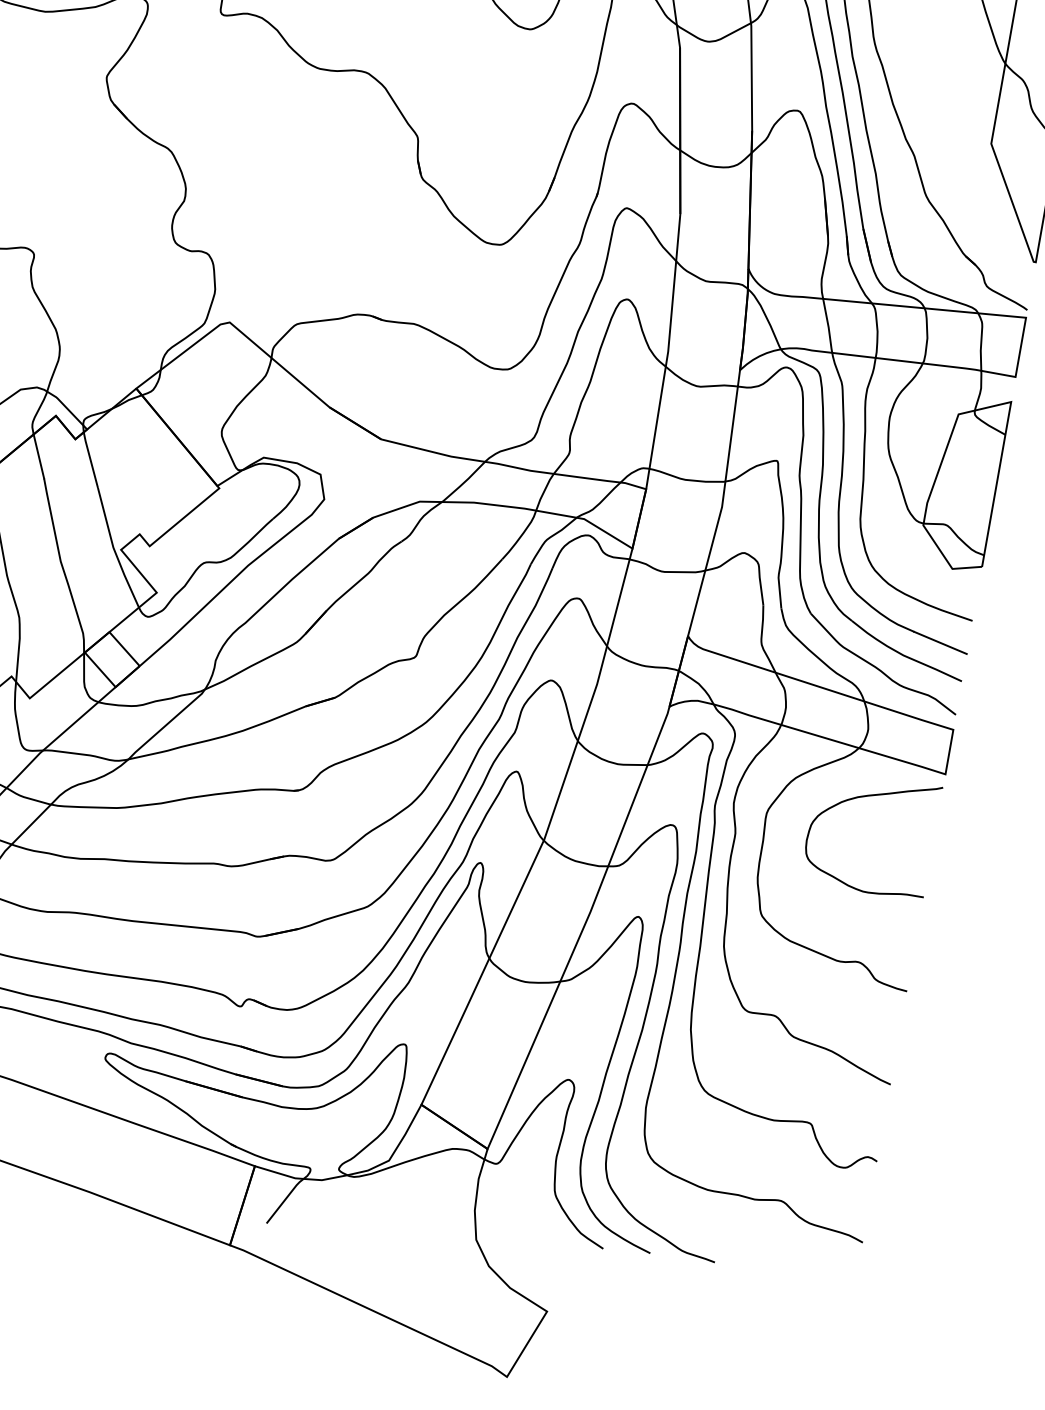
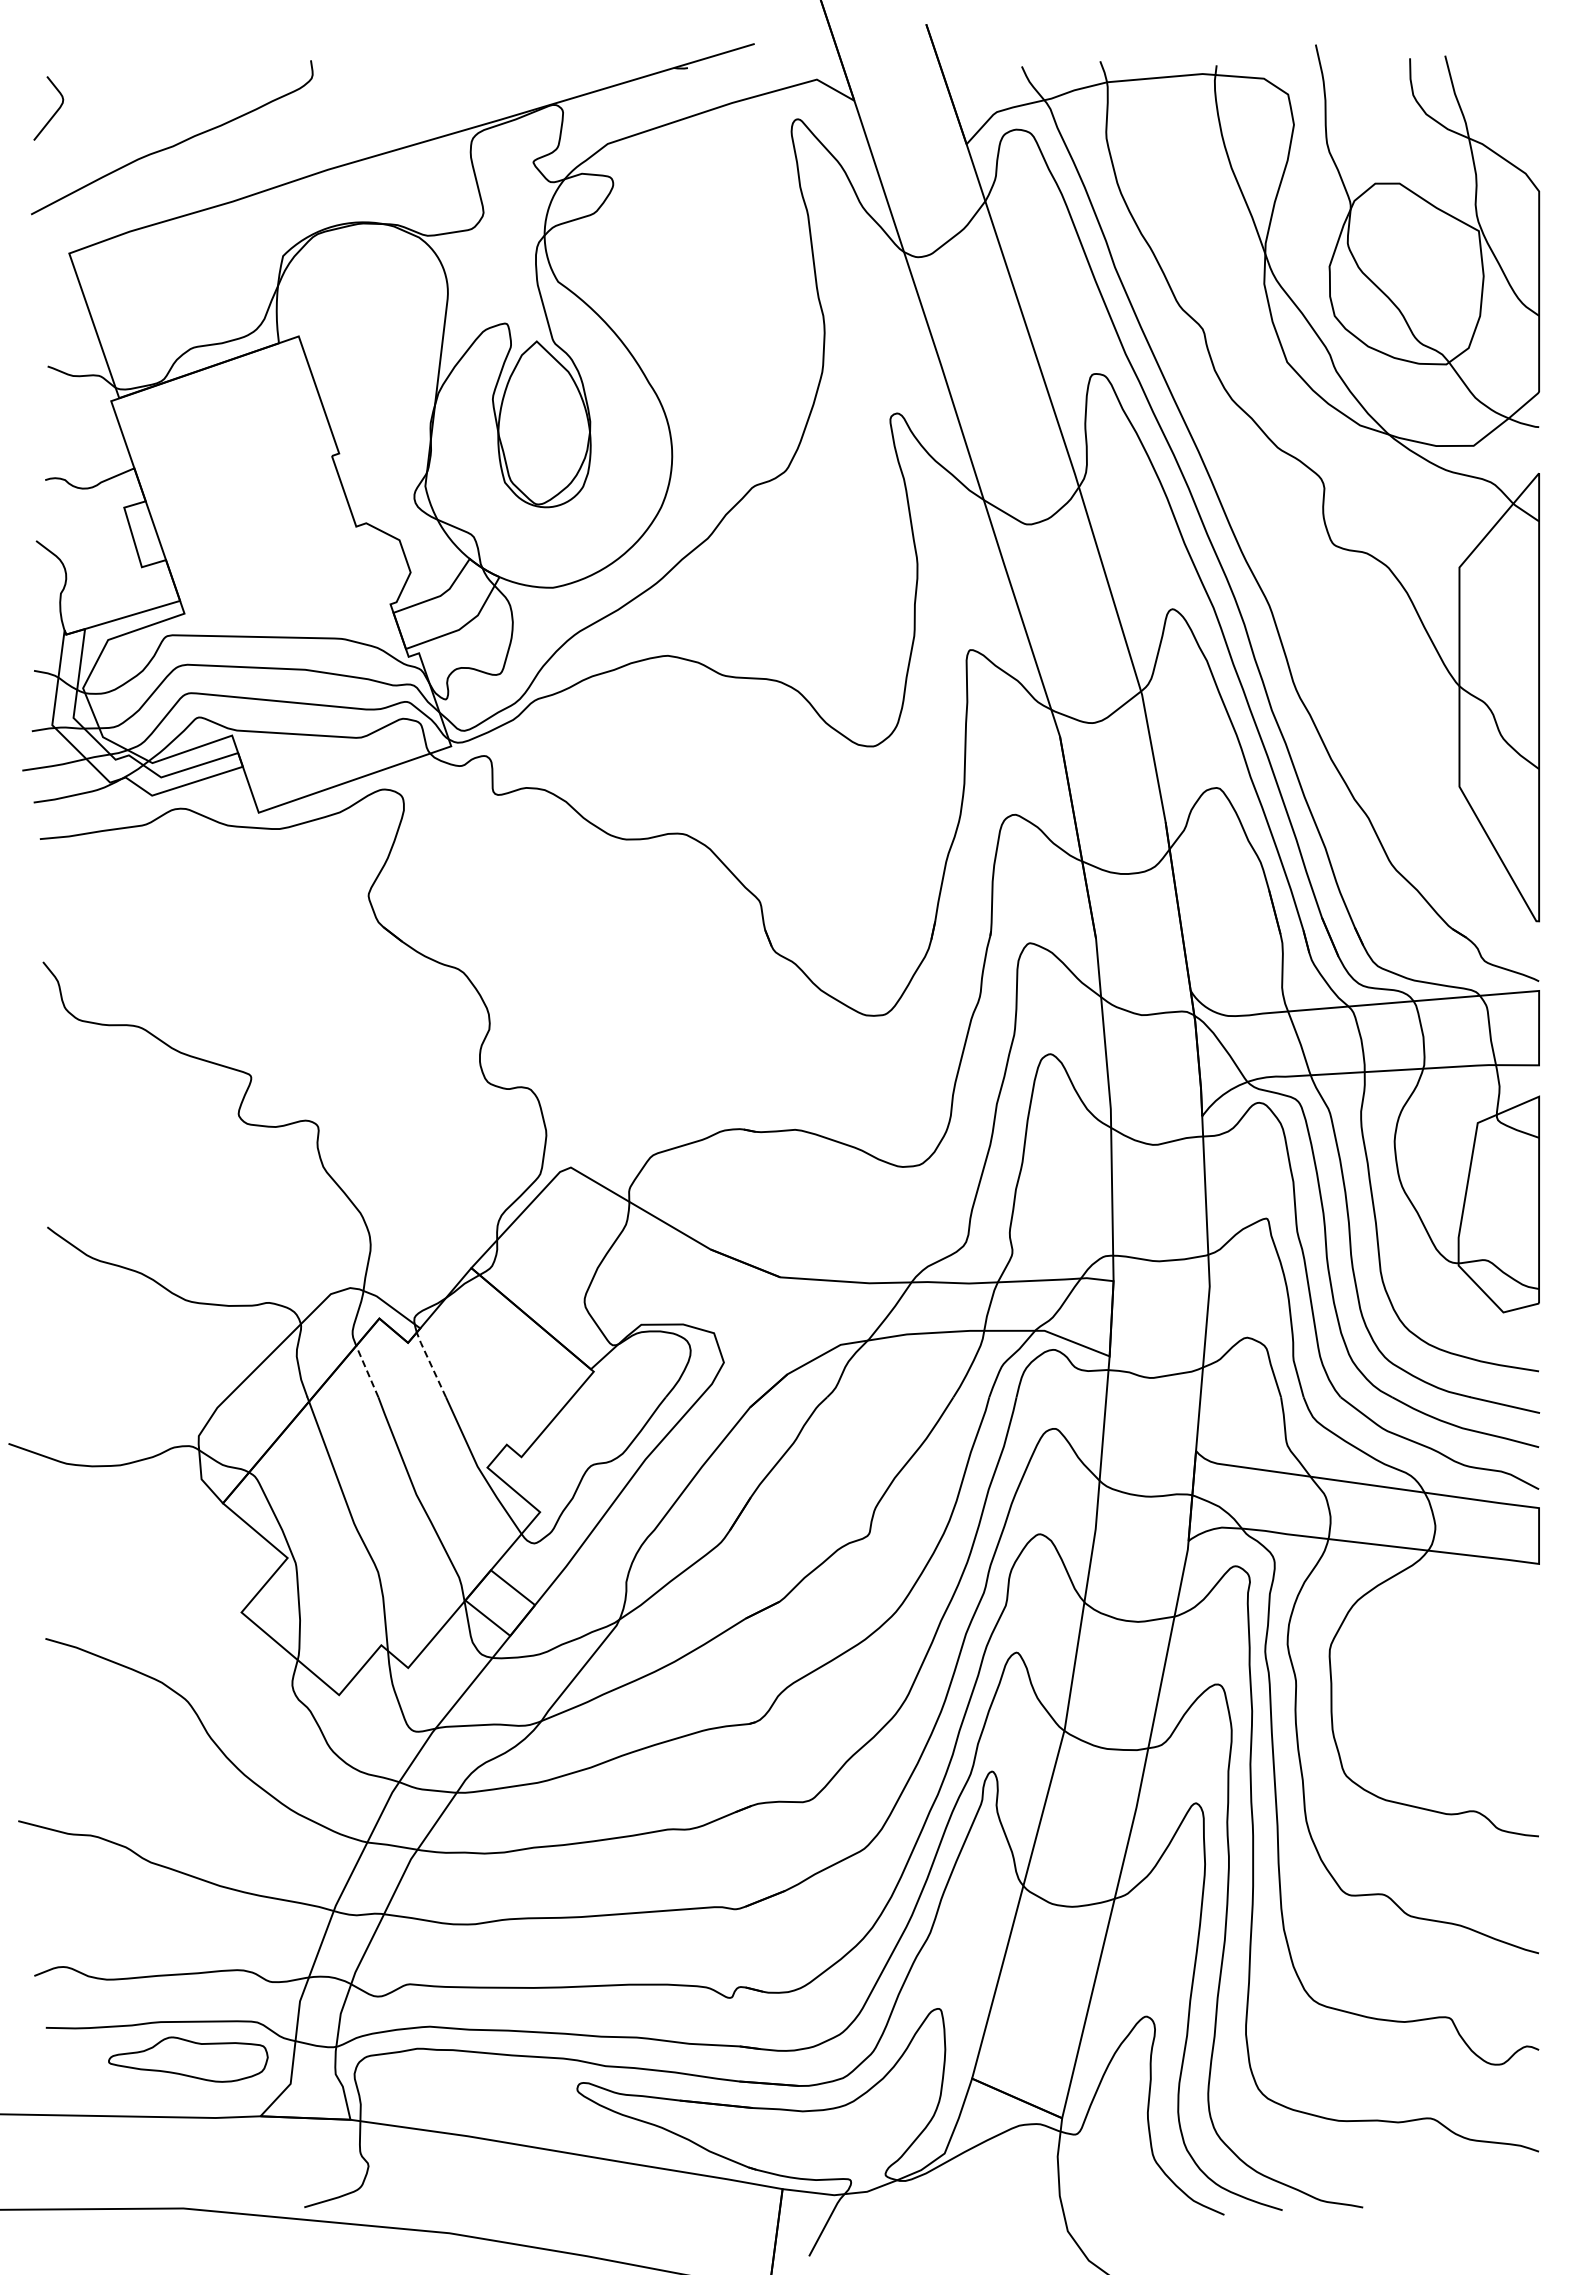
line: (39, 456) -> (367, 1371), solid -> dashed
line: (90, 458) -> (430, 1363), solid -> dashed
curve: (866, 796) -> (1447, 1608), removed

